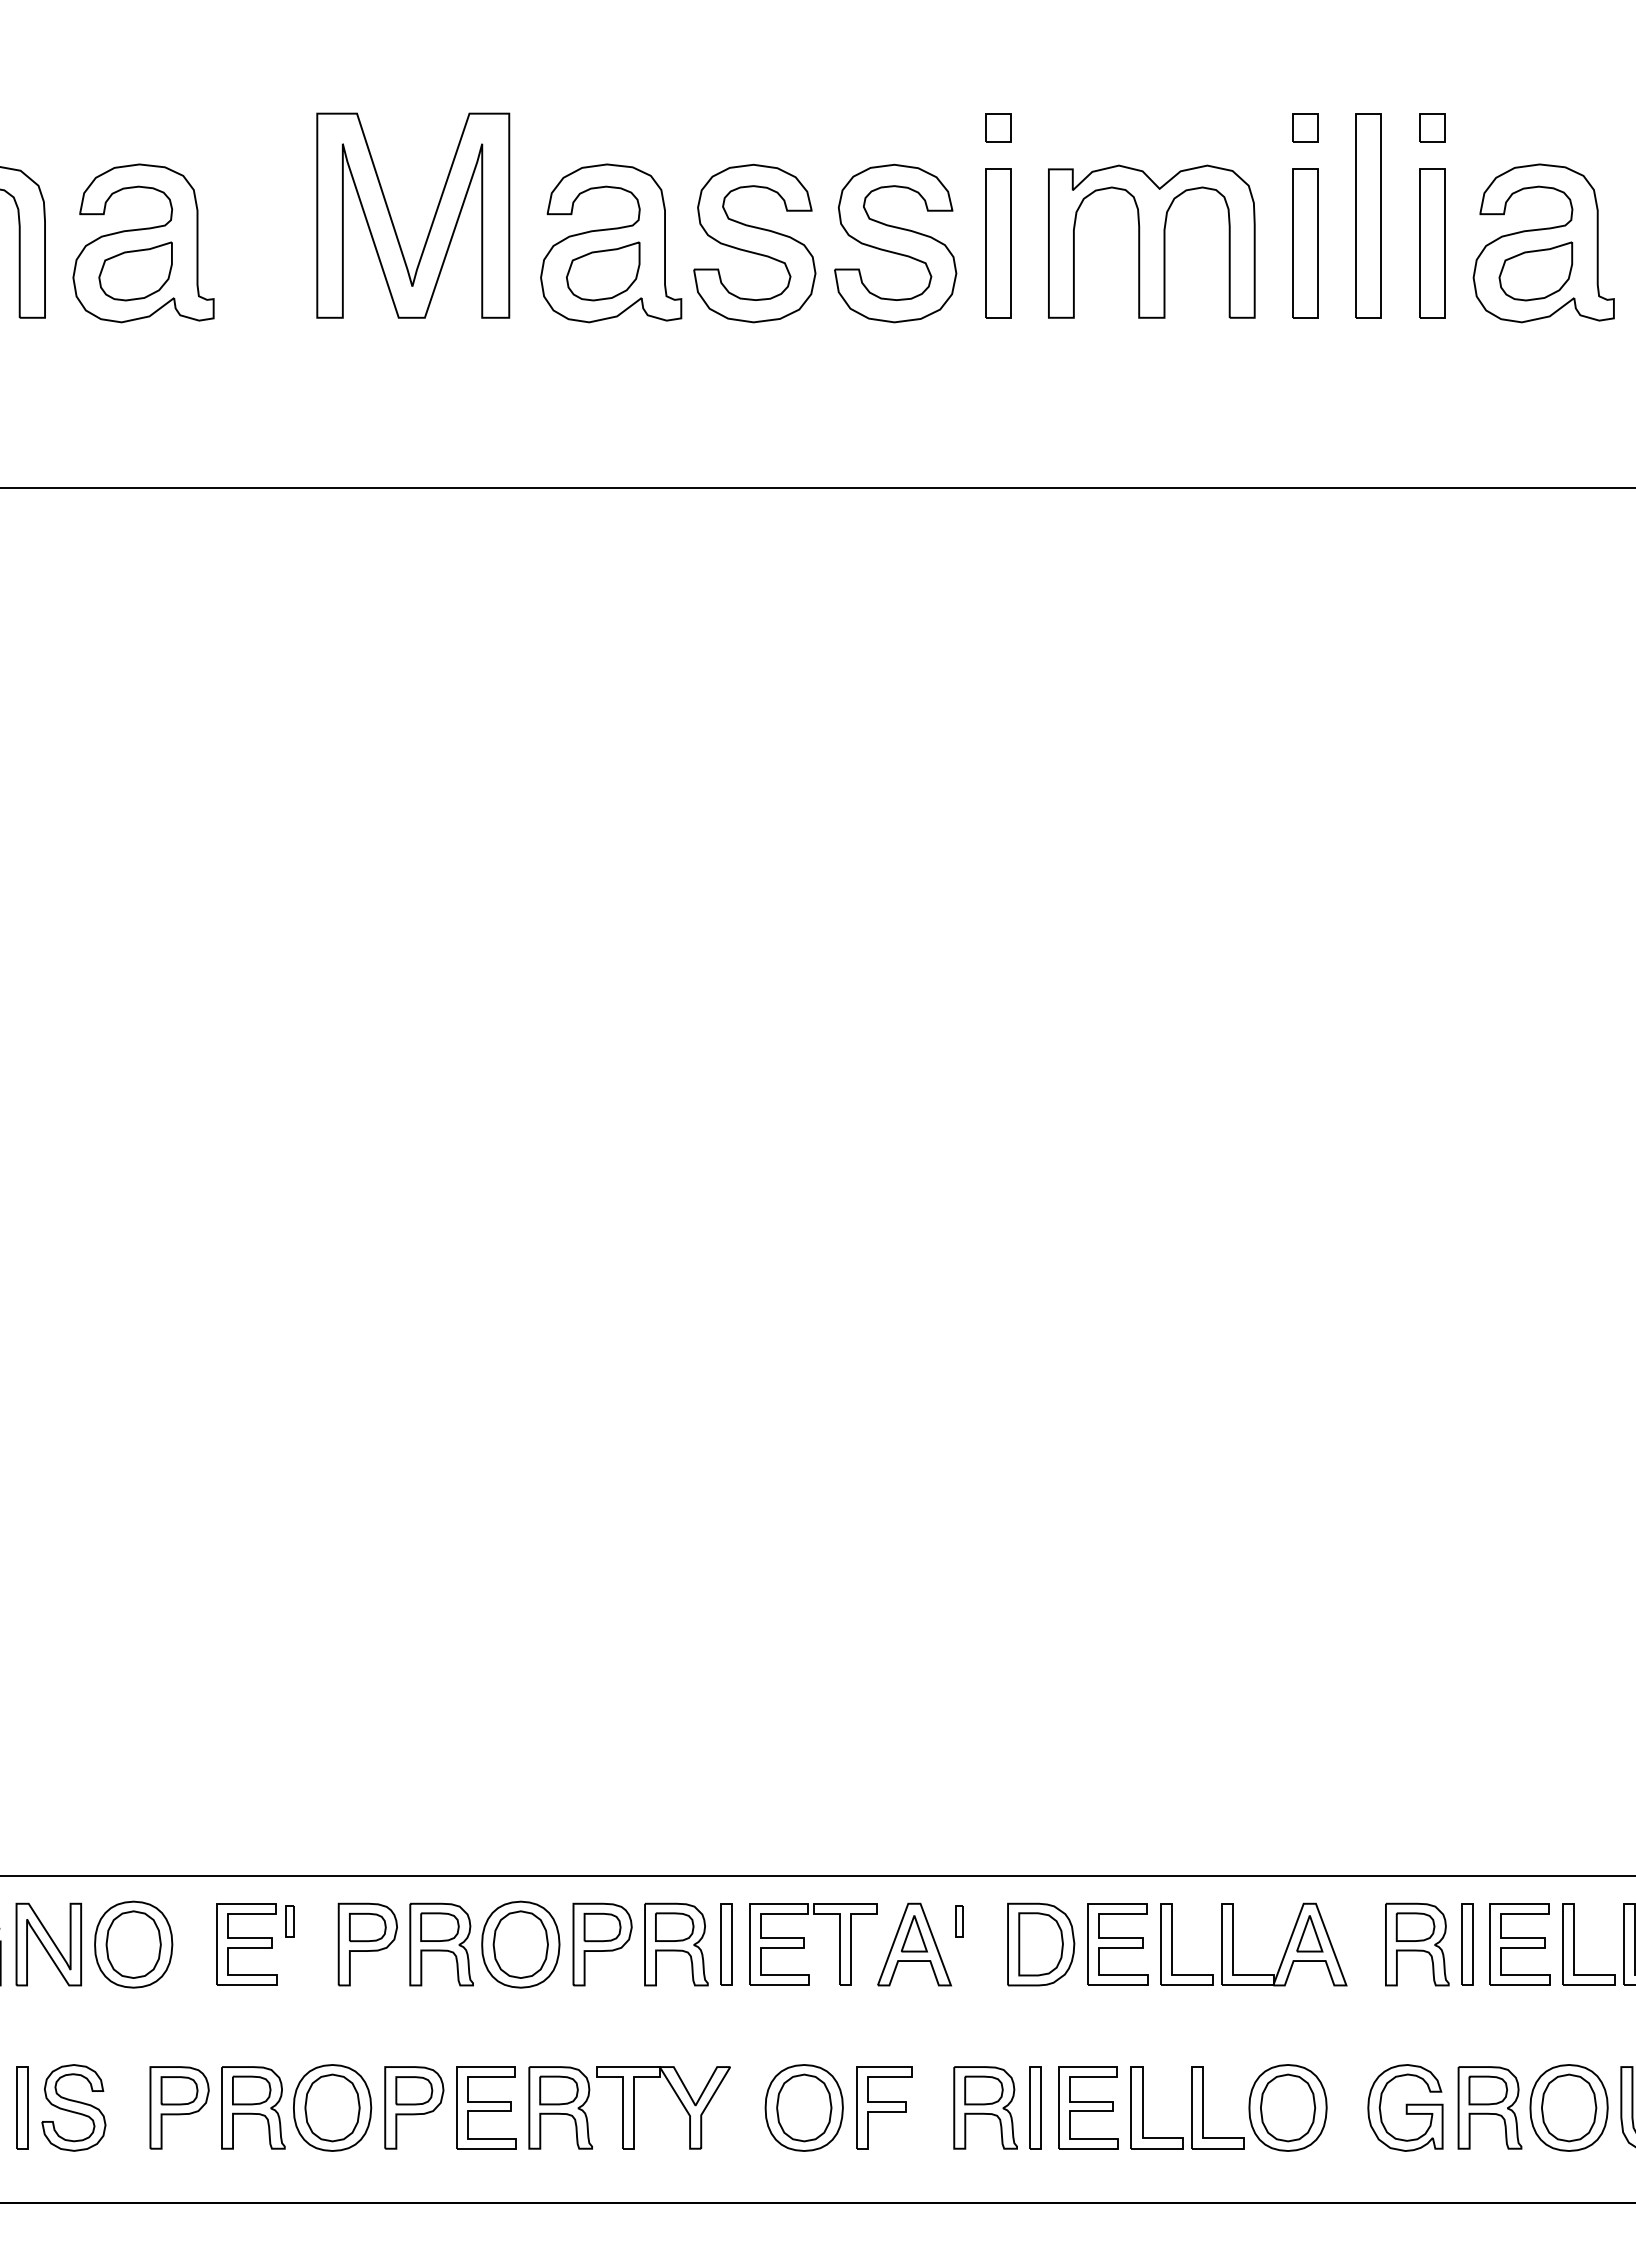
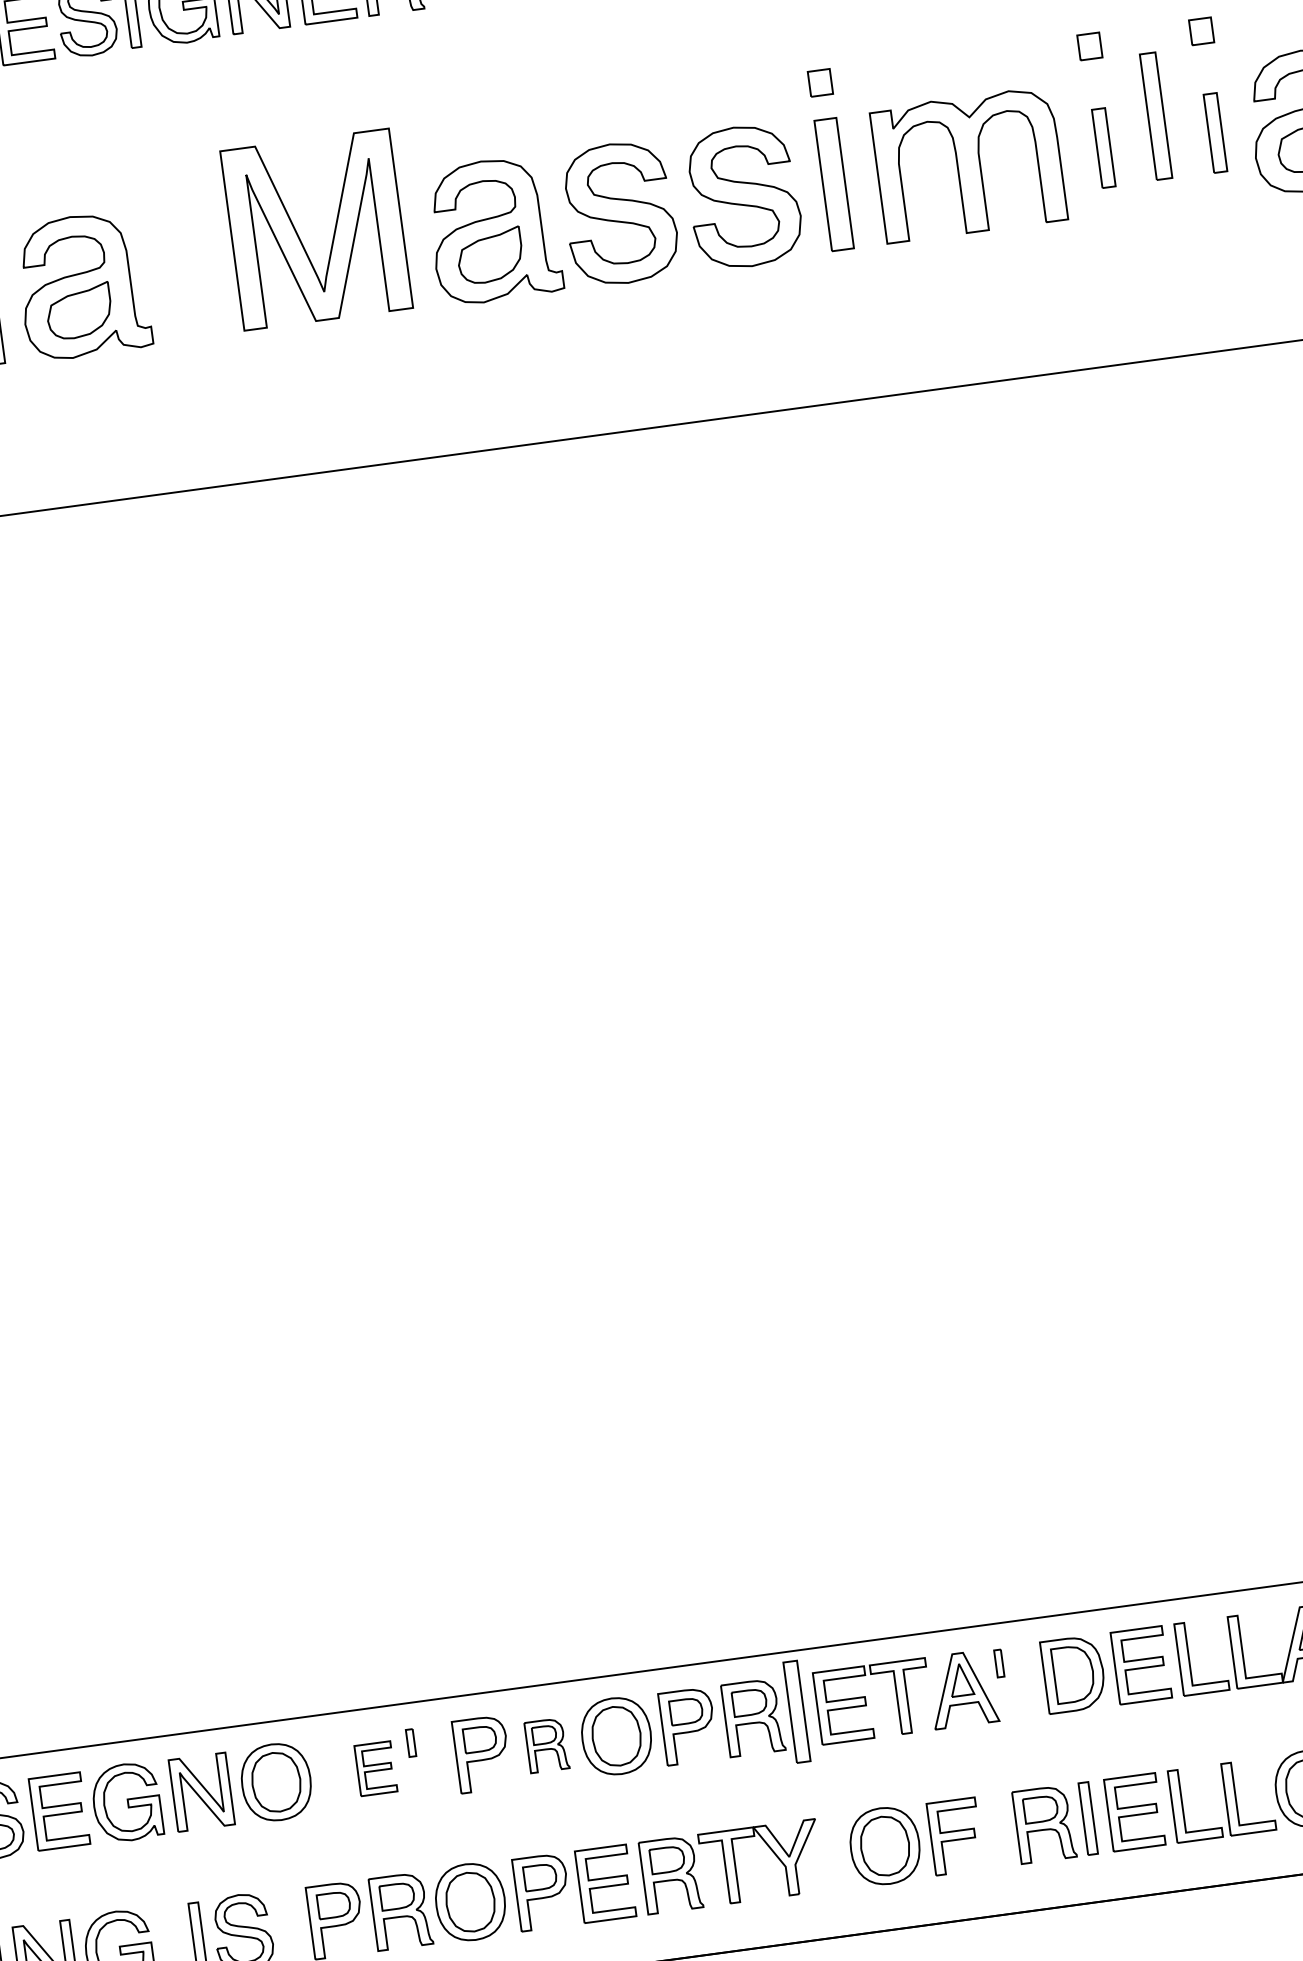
part: (1368, 215) -> (1156, 115), size x0.7
part: (1305, 243) -> (1104, 148), size x0.6
part: (1432, 243) -> (1215, 132), size x0.6
part: (246, 1944) -> (375, 1768), size x0.7
part: (441, 1944) -> (546, 1745), size x0.7
part: (726, 1944) -> (797, 1711), size x1.4

